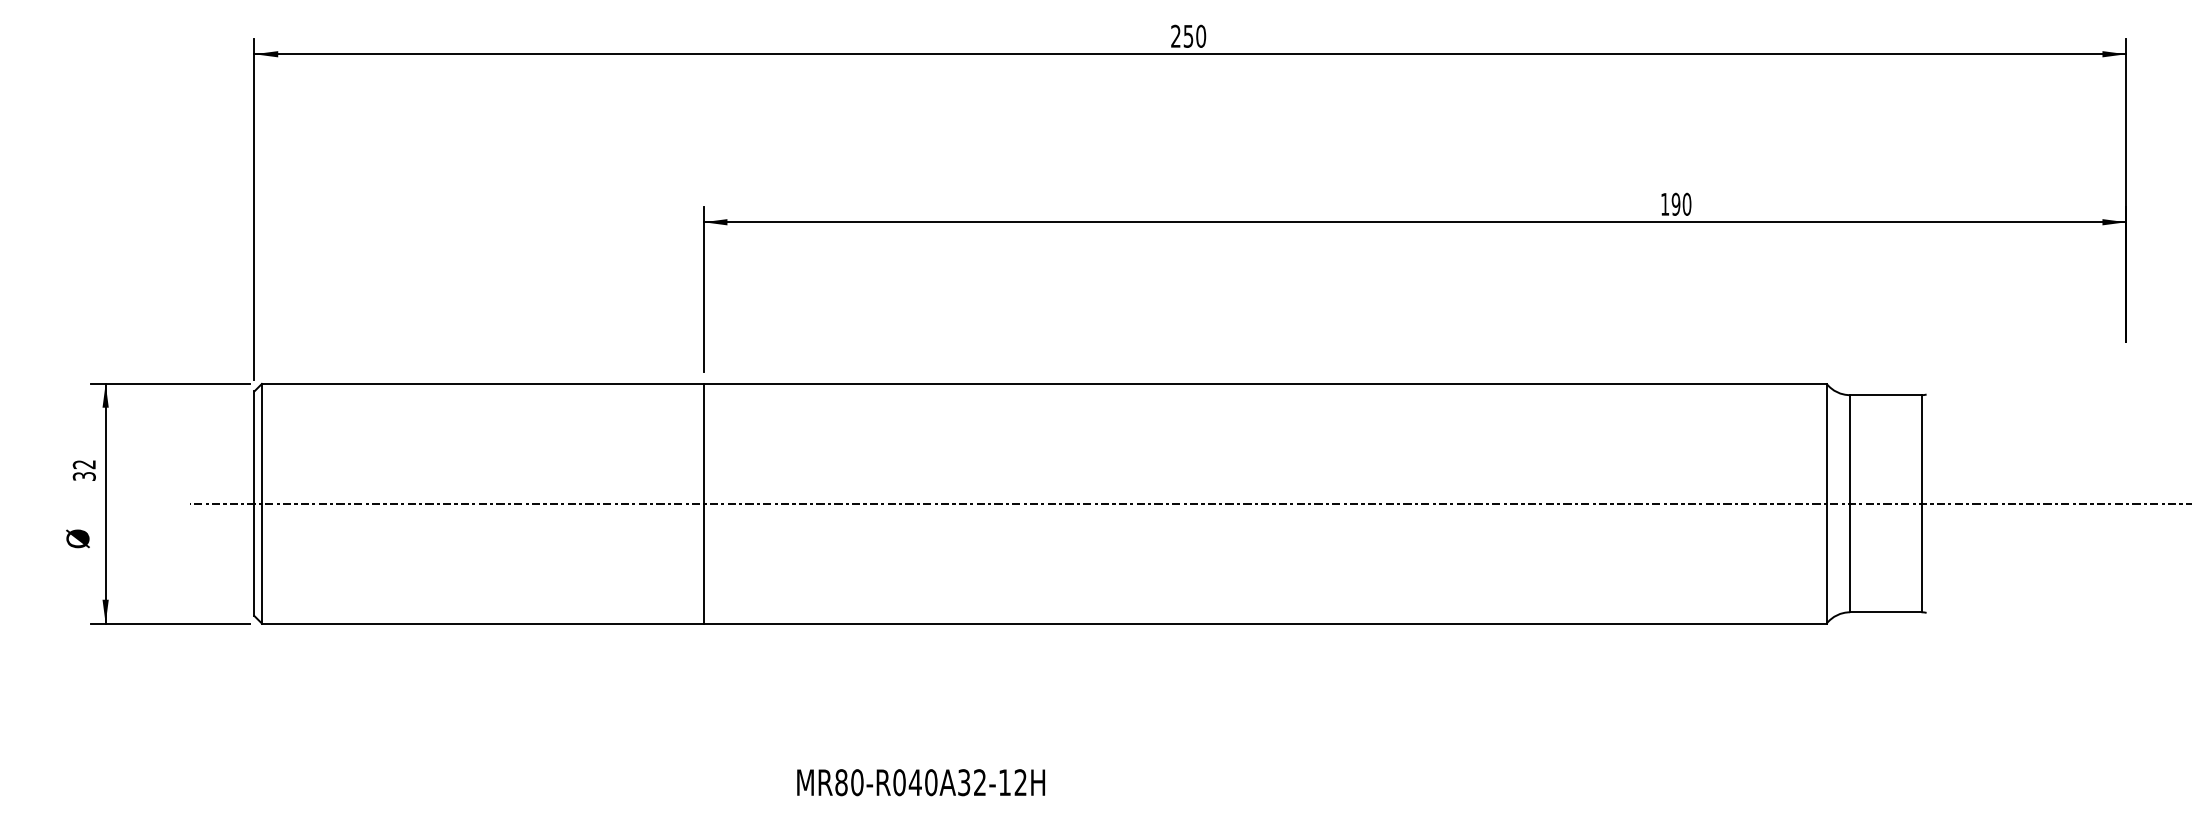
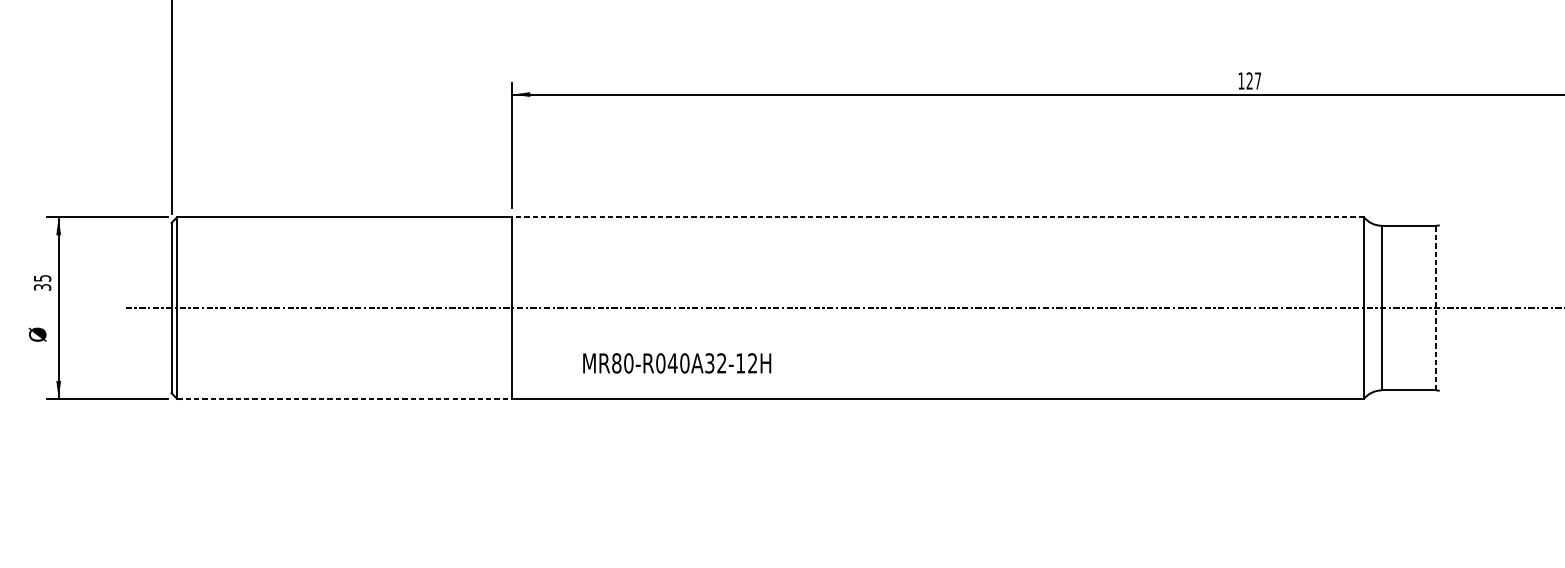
text: (1681, 203) -> (1253, 80), 190 -> 127
line: (1265, 383) -> (938, 216), solid -> dashed
text: (83, 464) -> (41, 278), 32 -> 35
line: (1921, 503) -> (1435, 307), solid -> dashed
line: (482, 623) -> (344, 398), solid -> dashed
text: (920, 782) -> (676, 363), moved

